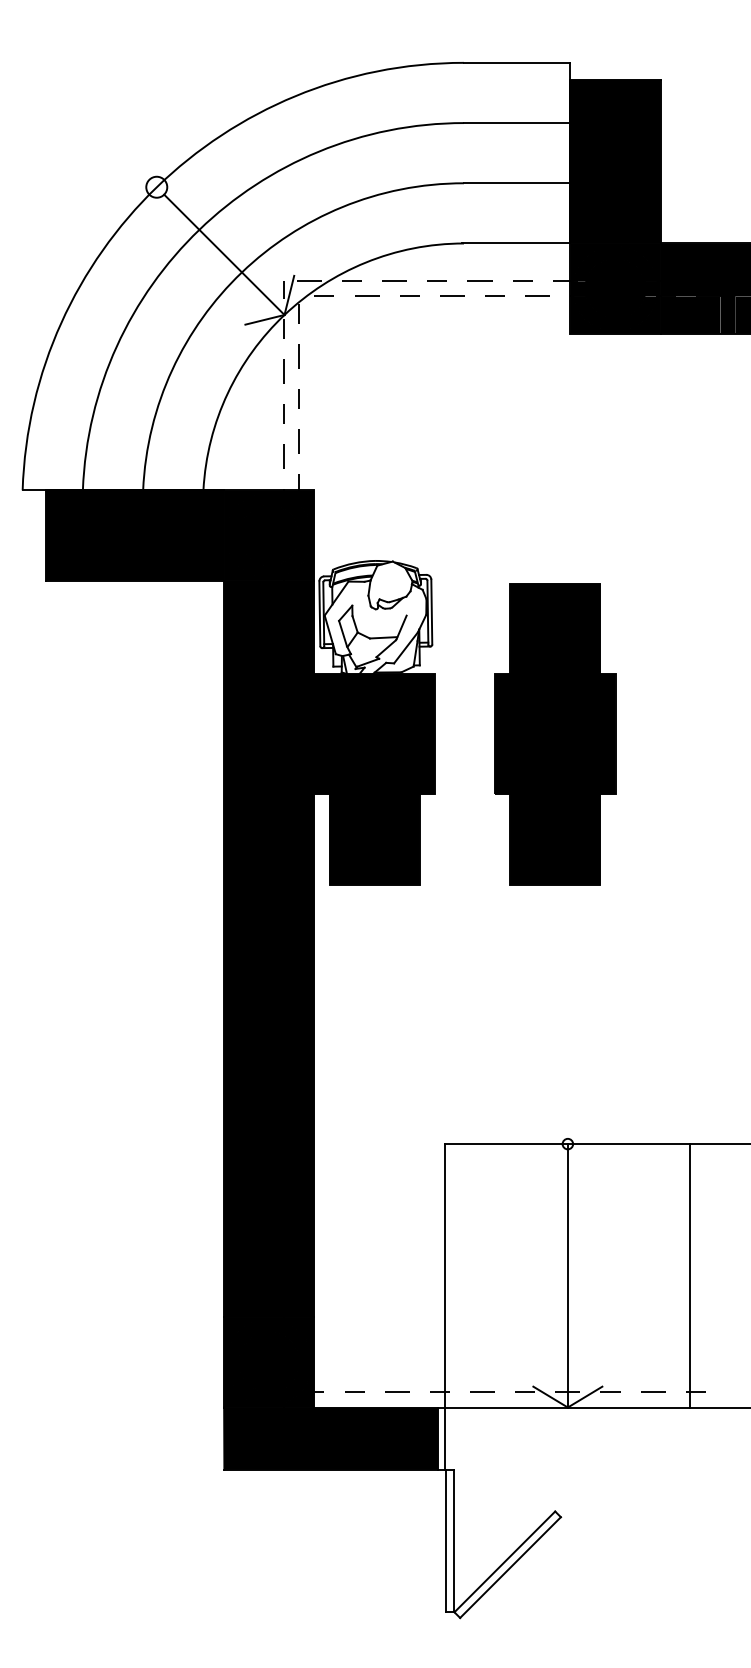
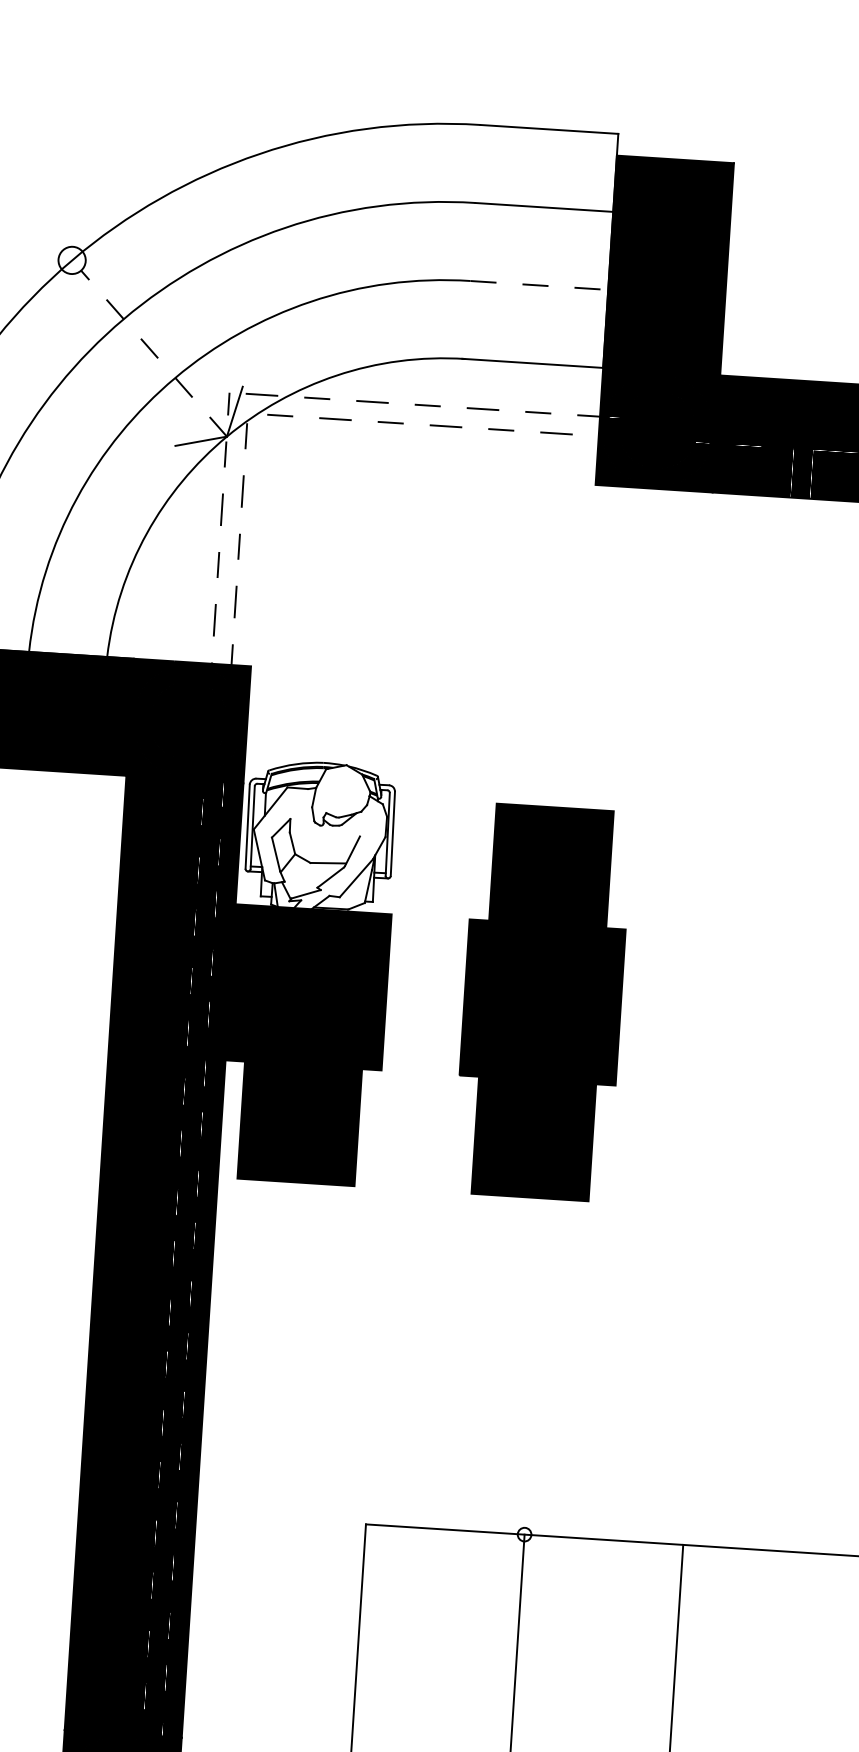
line: (517, 183) -> (539, 285), solid -> dashed
line: (224, 254) -> (154, 353), solid -> dashed

